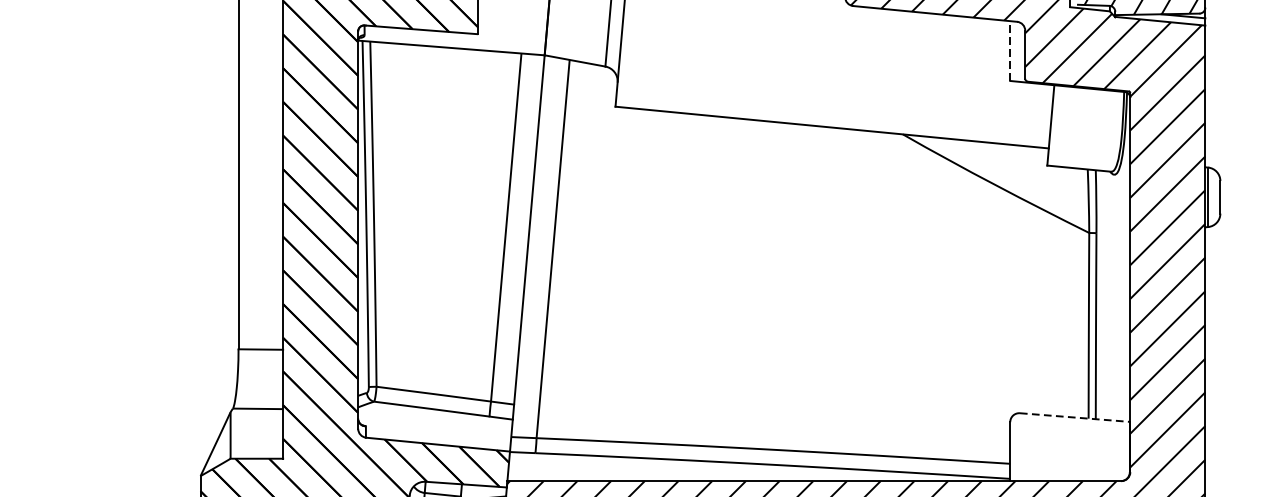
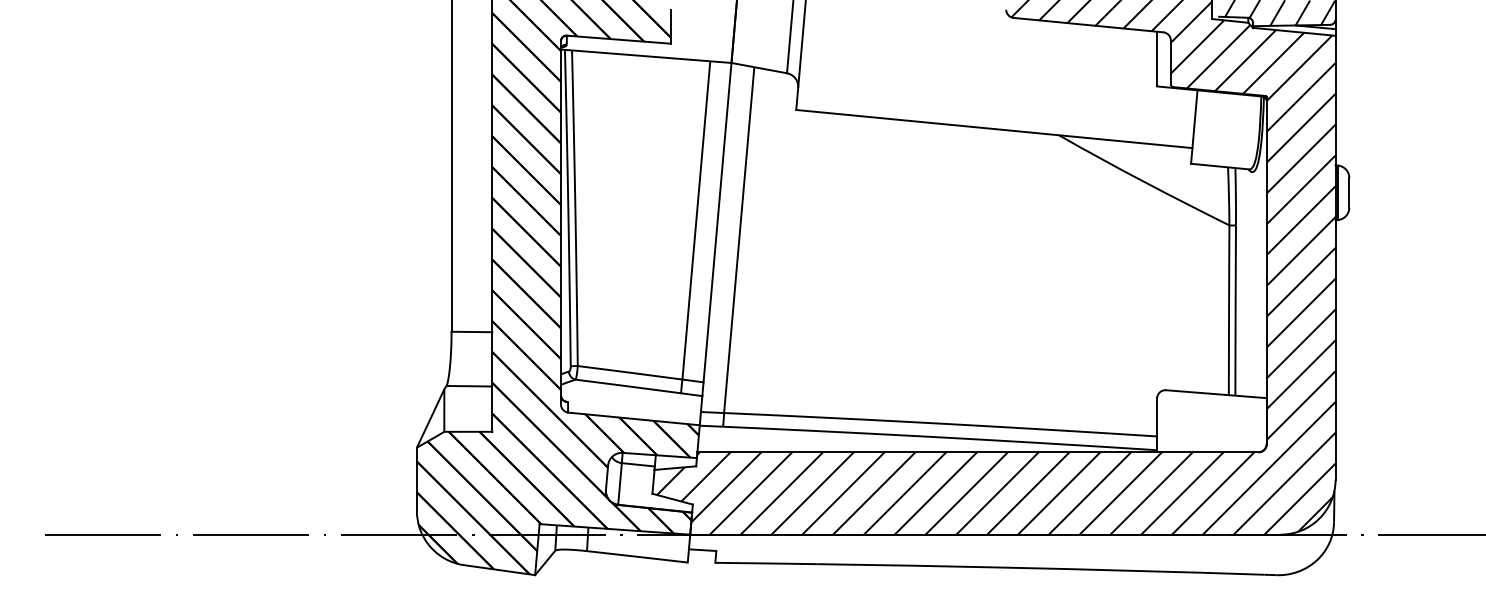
line: (1010, 50) -> (1157, 58), dashed -> solid
line: (1075, 417) -> (1216, 394), dashed -> solid

